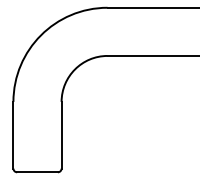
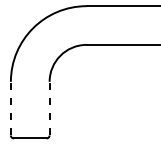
line: (12, 135) -> (10, 108), solid -> dashed
line: (61, 135) -> (49, 108), solid -> dashed

